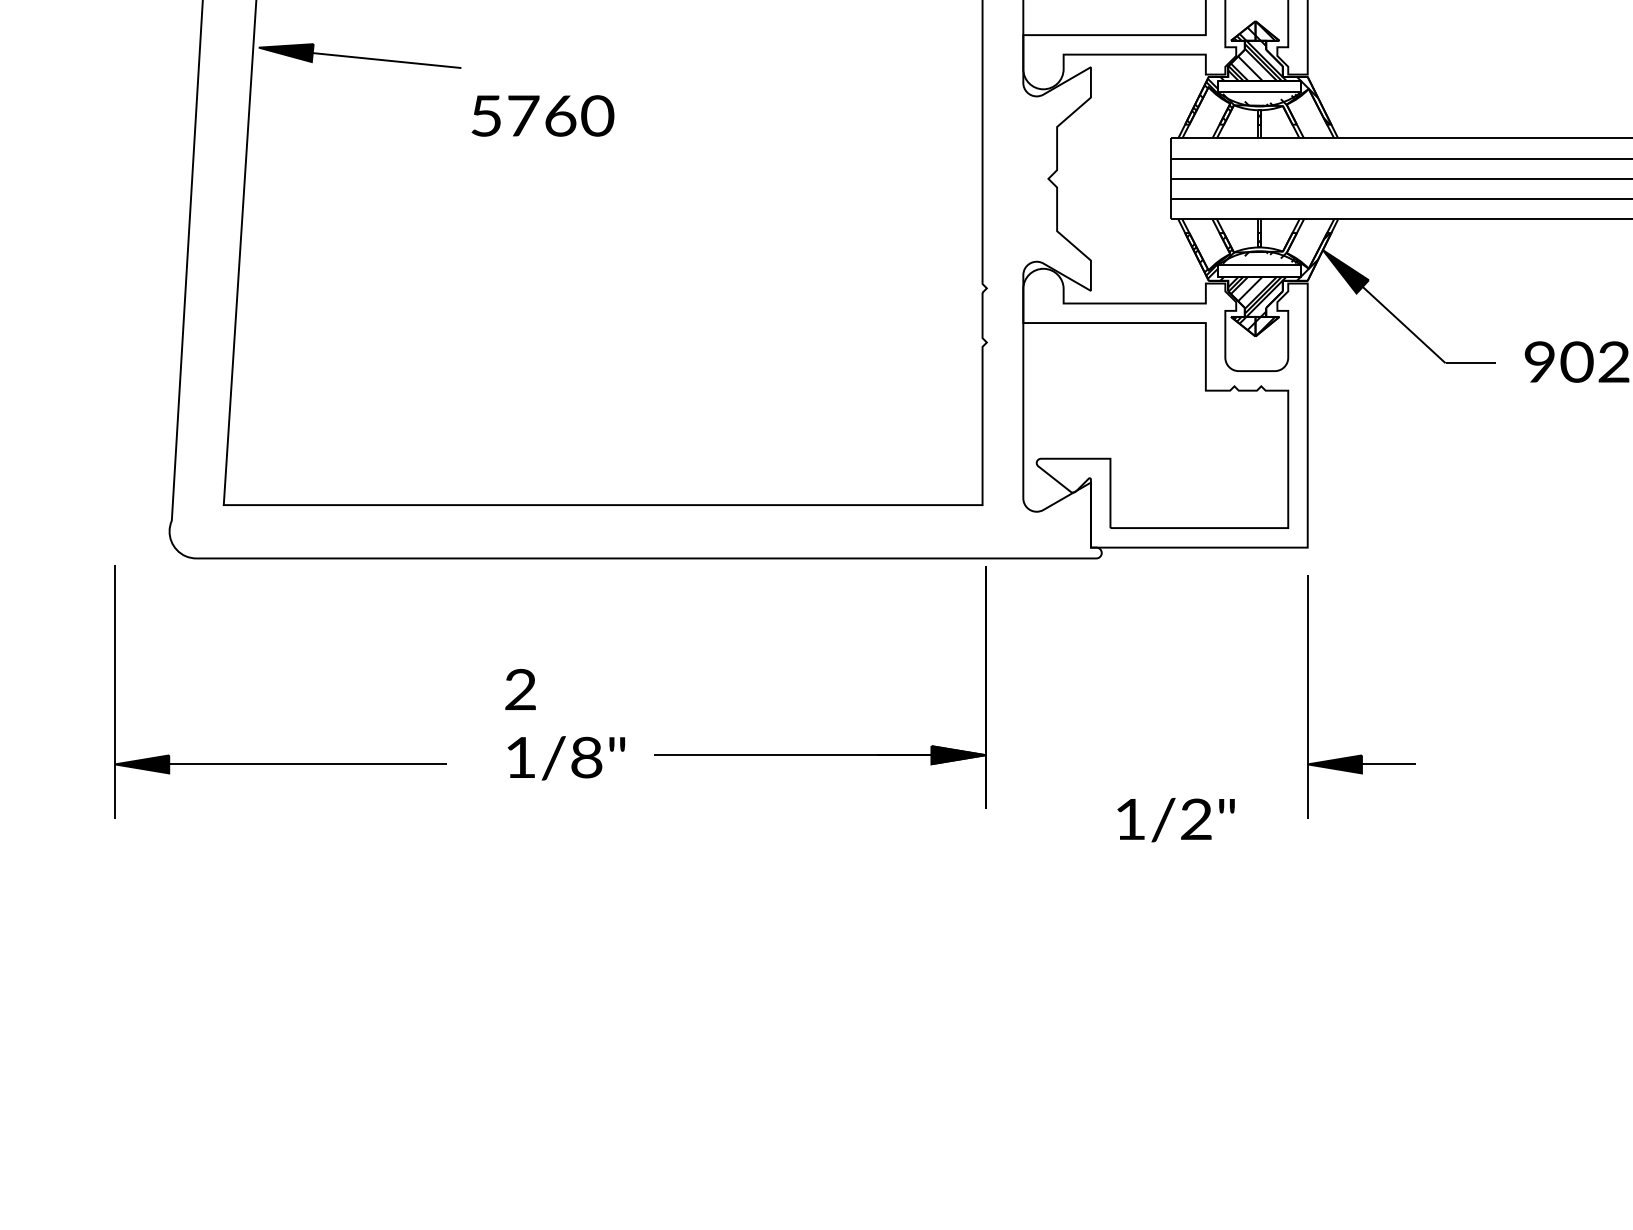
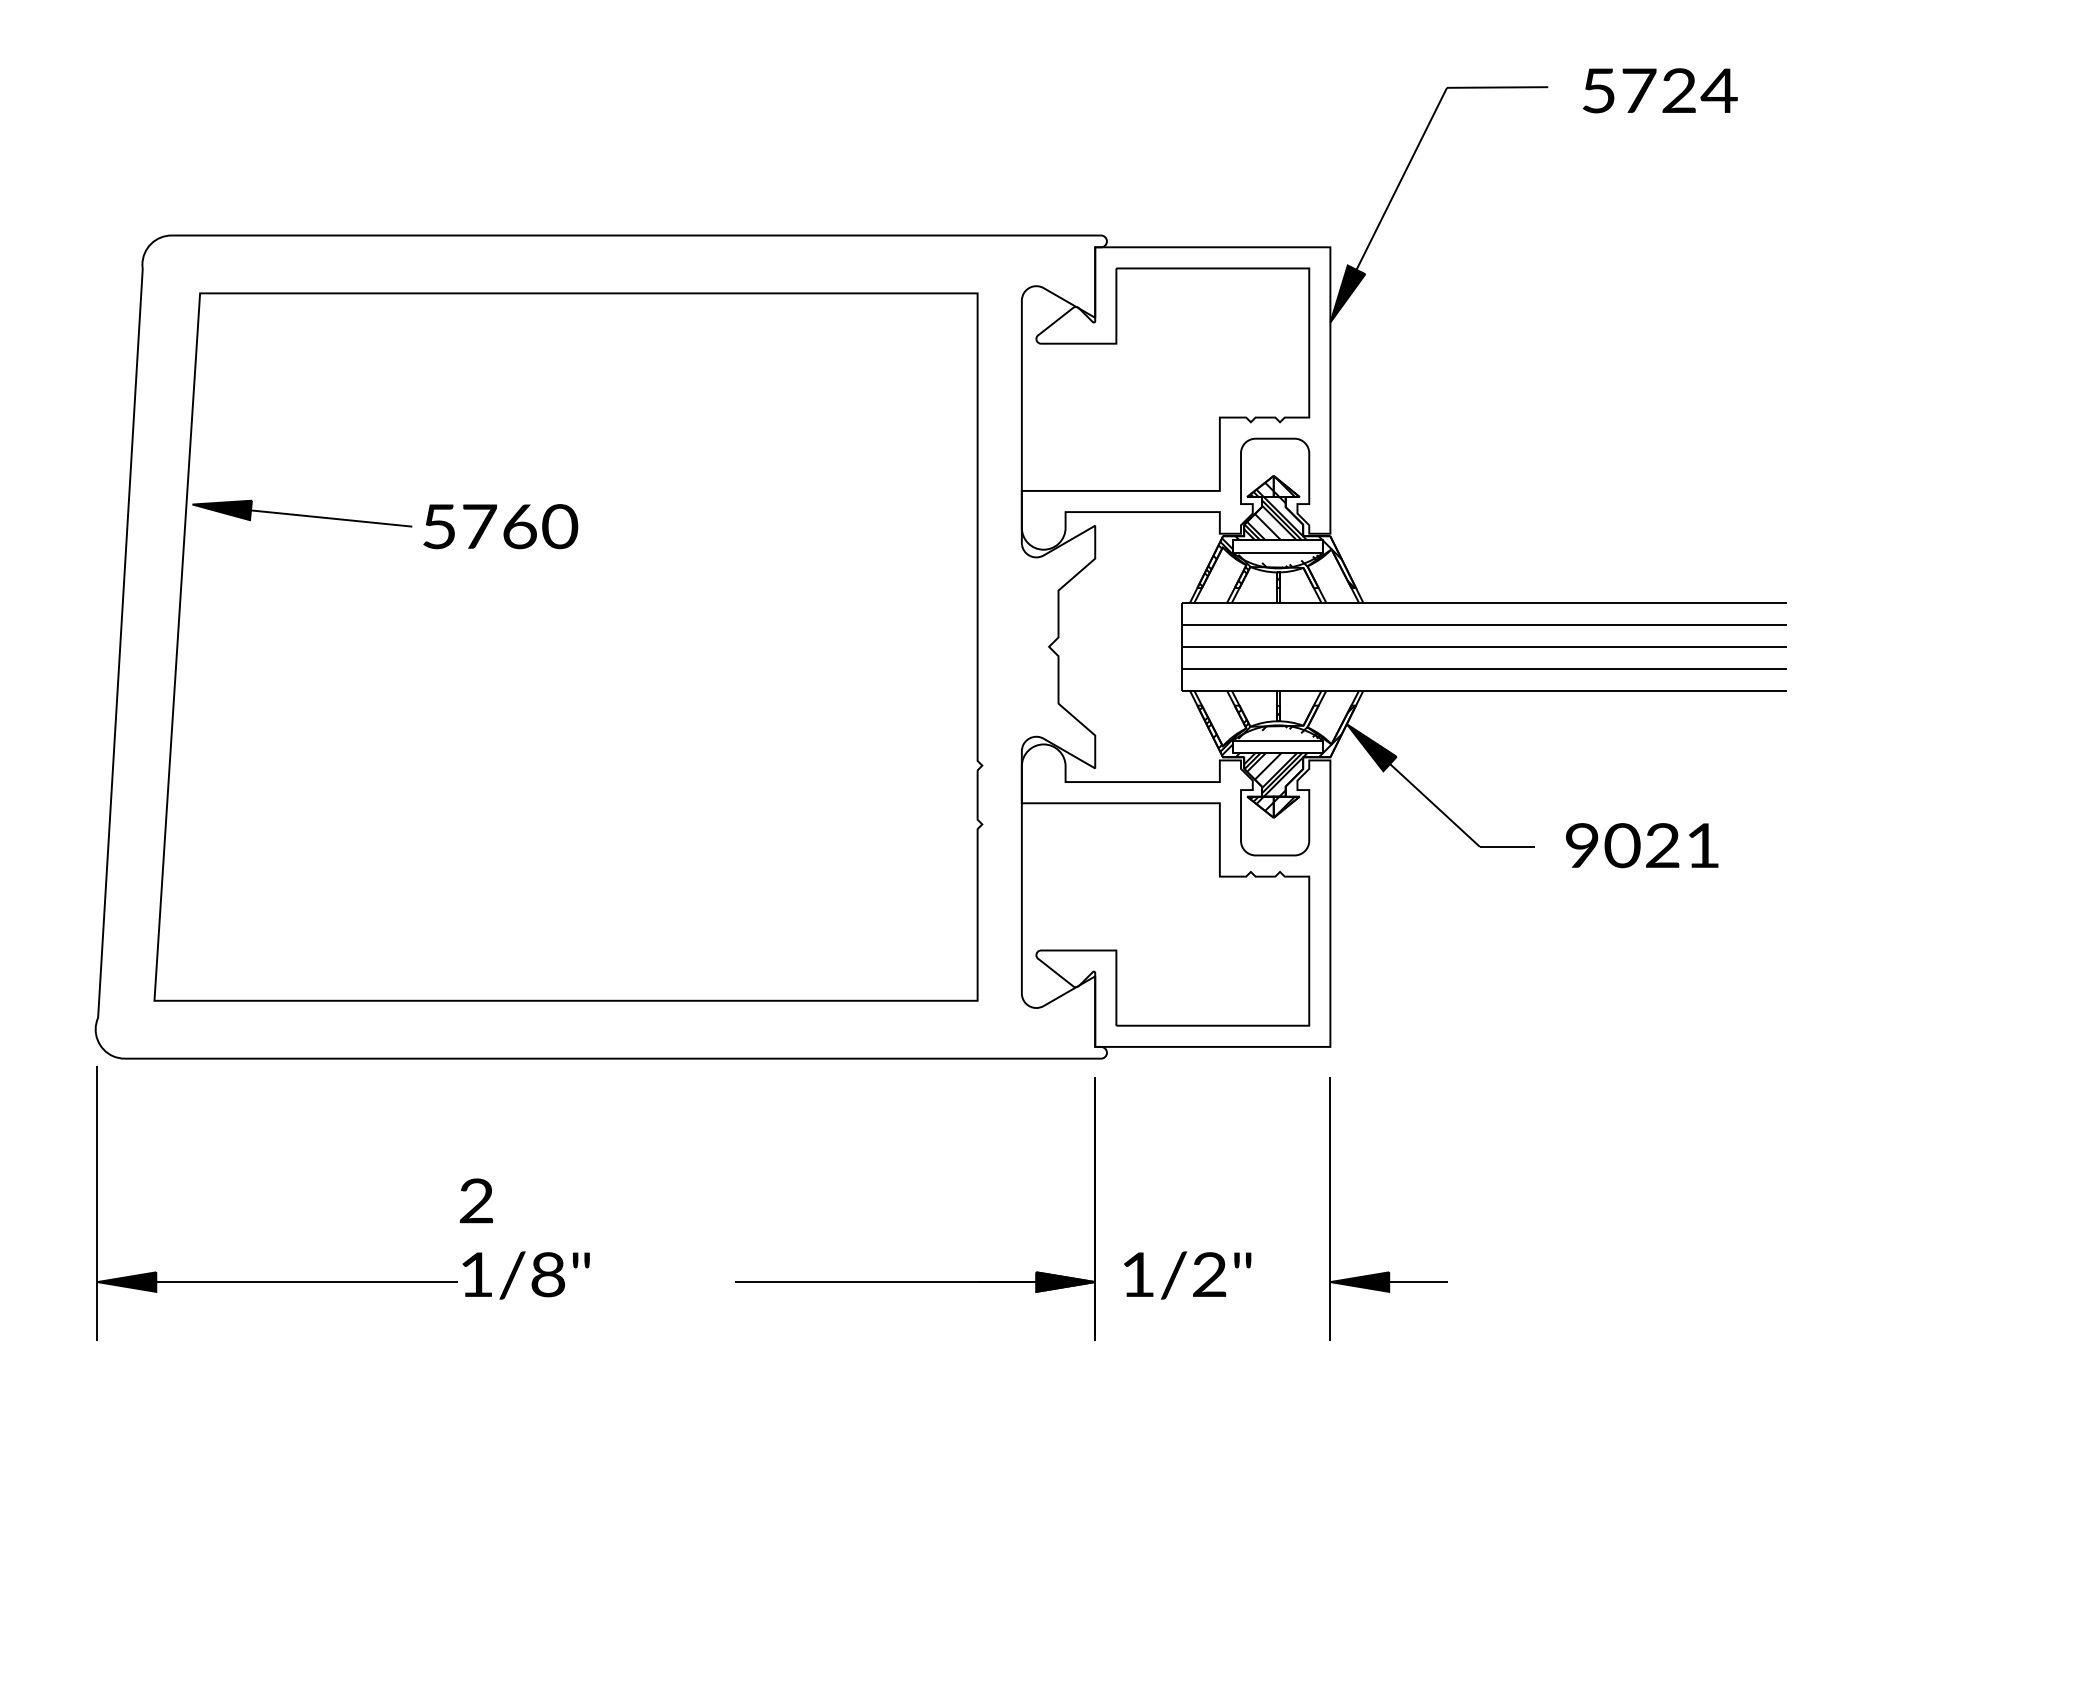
text: (542, 115) -> (500, 526), moved
part: (820, 754) -> (915, 1281), moved
part: (280, 763) -> (276, 1281), moved
text: (1176, 820) -> (1187, 1275), moved

